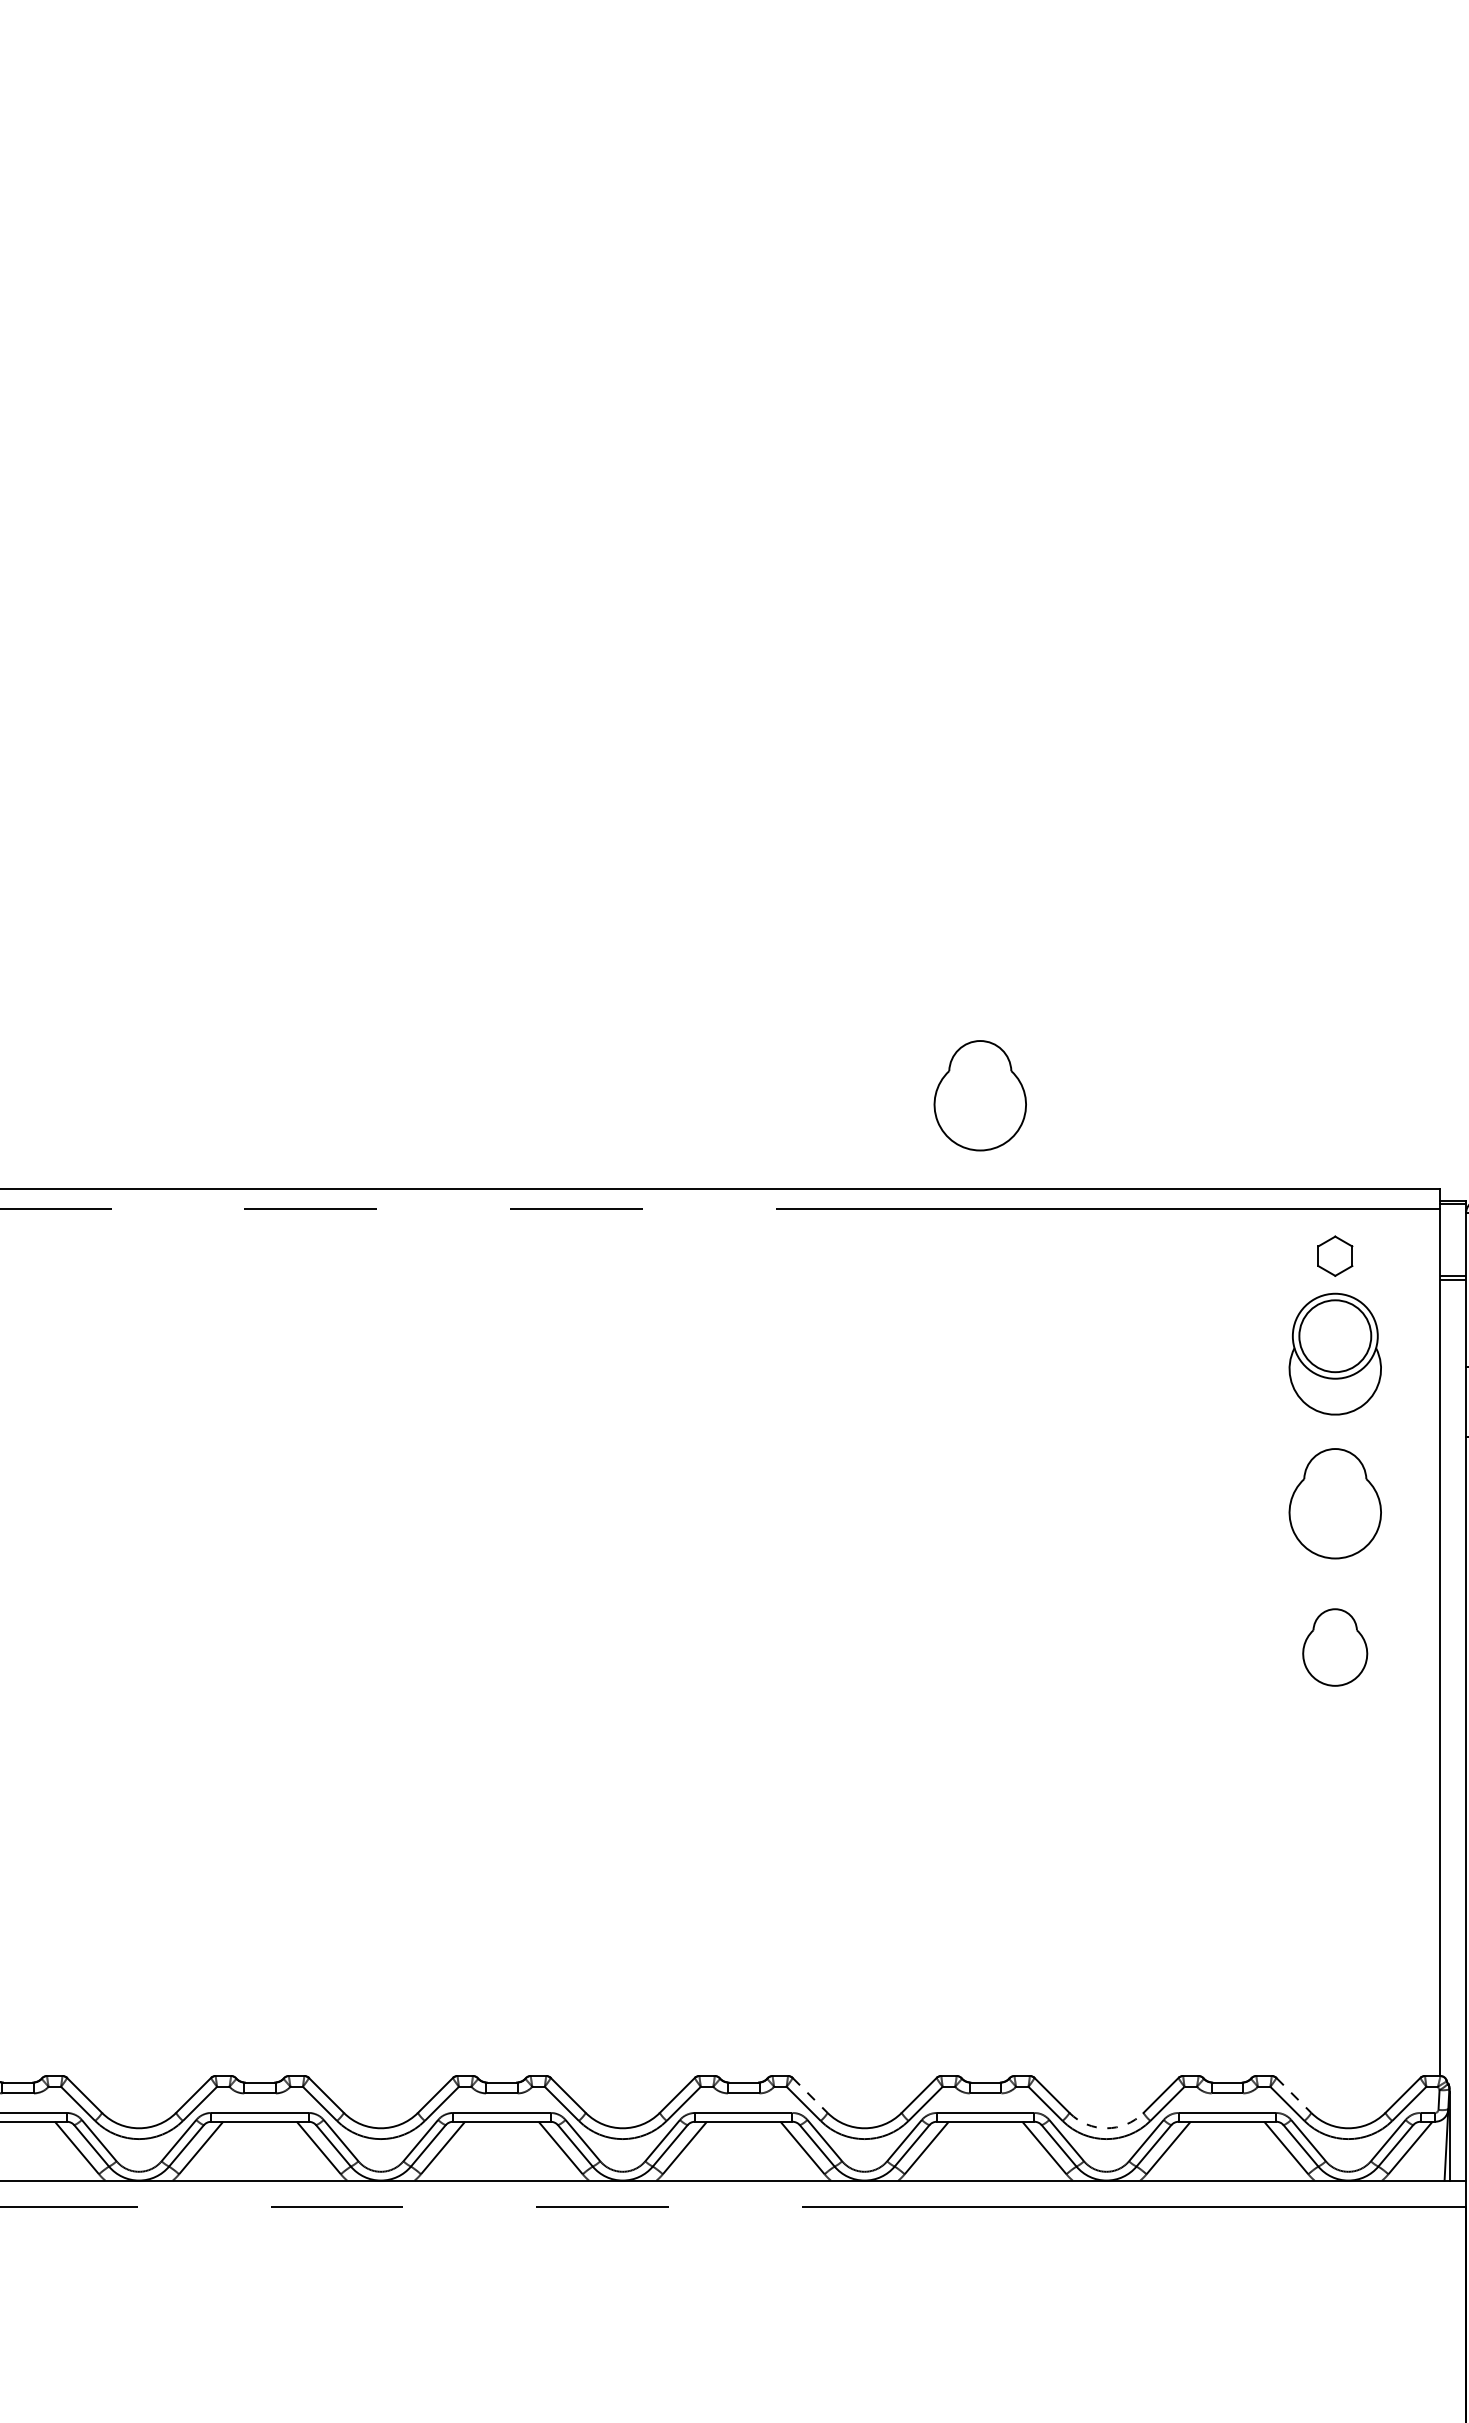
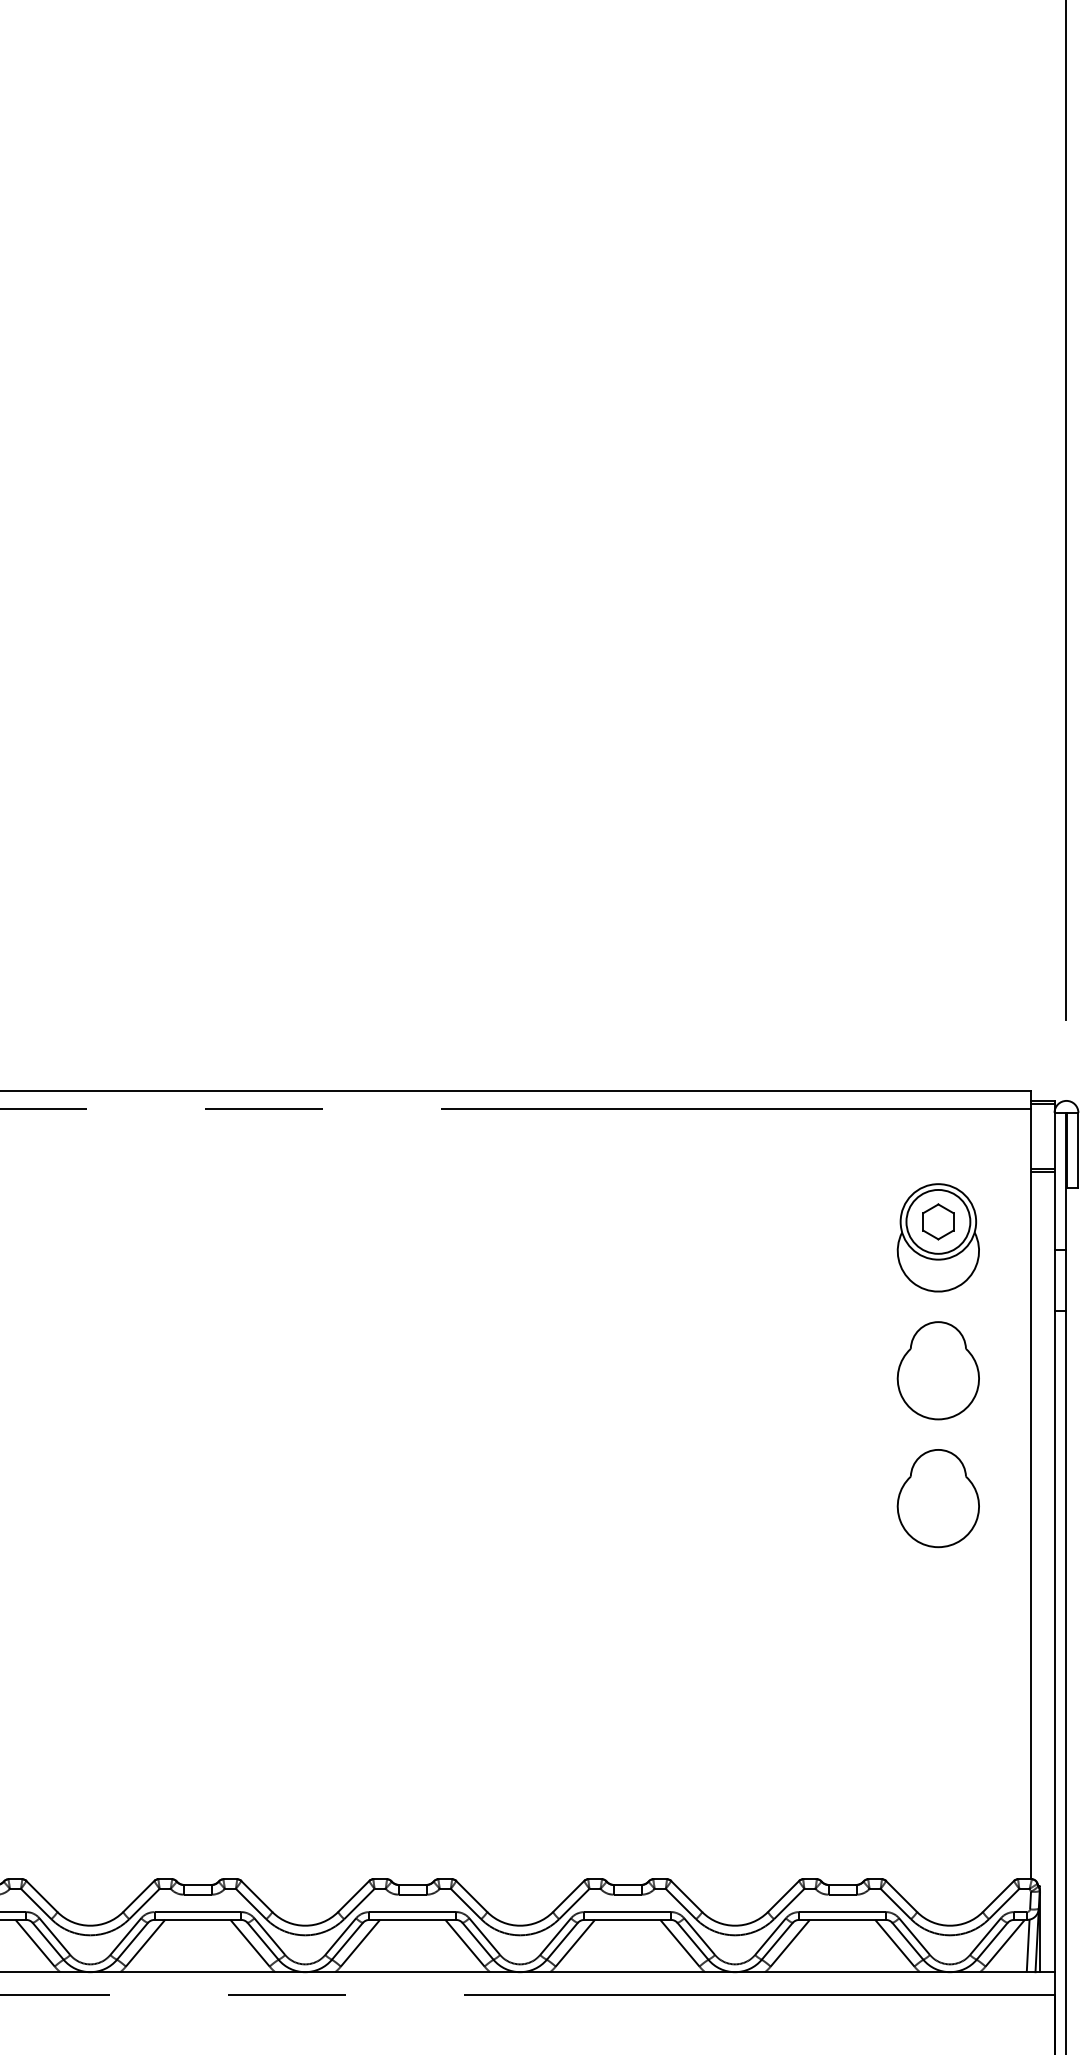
part: (979, 1095) -> (622, 1007), removed
part: (1335, 1255) -> (938, 1221), moved
part: (1334, 1647) -> (937, 1498), size x1.43
line: (810, 2095) -> (472, 1896), dashed -> solid
line: (1293, 2095) -> (901, 1896), dashed -> solid
arc: (1106, 2128) -> (735, 1925), dashed -> solid
line: (1435, 2150) -> (1027, 1945), added

